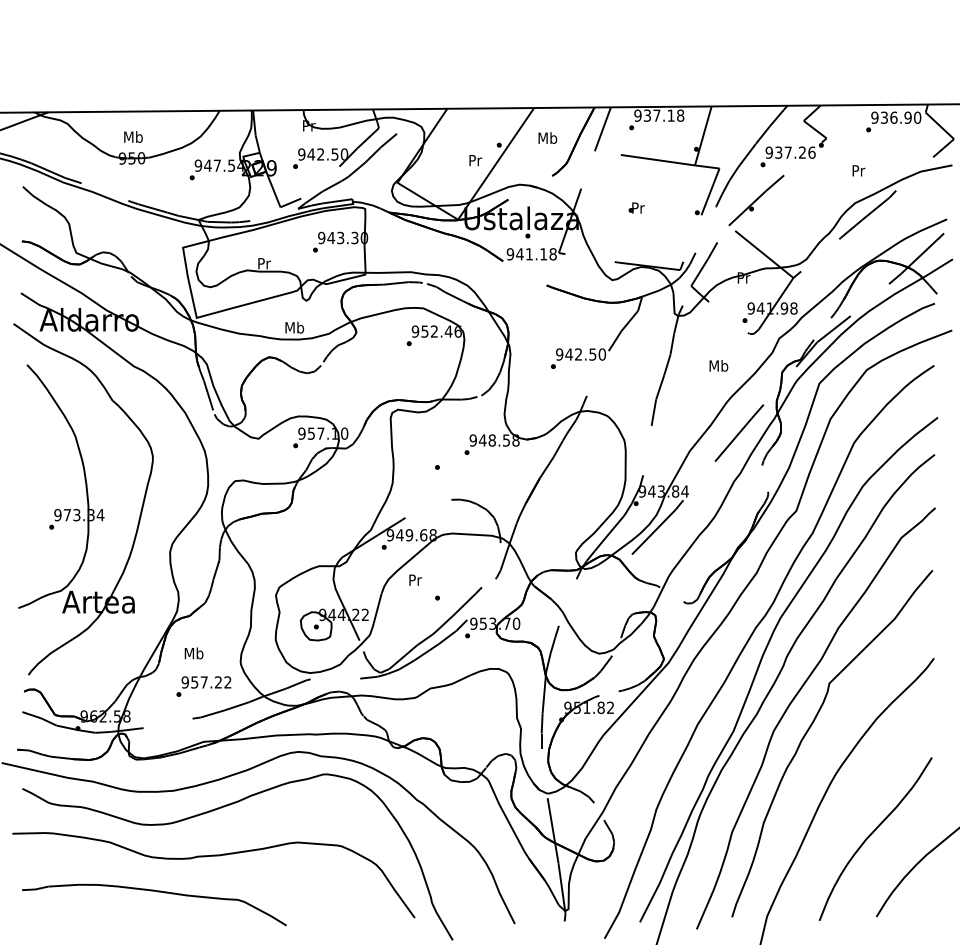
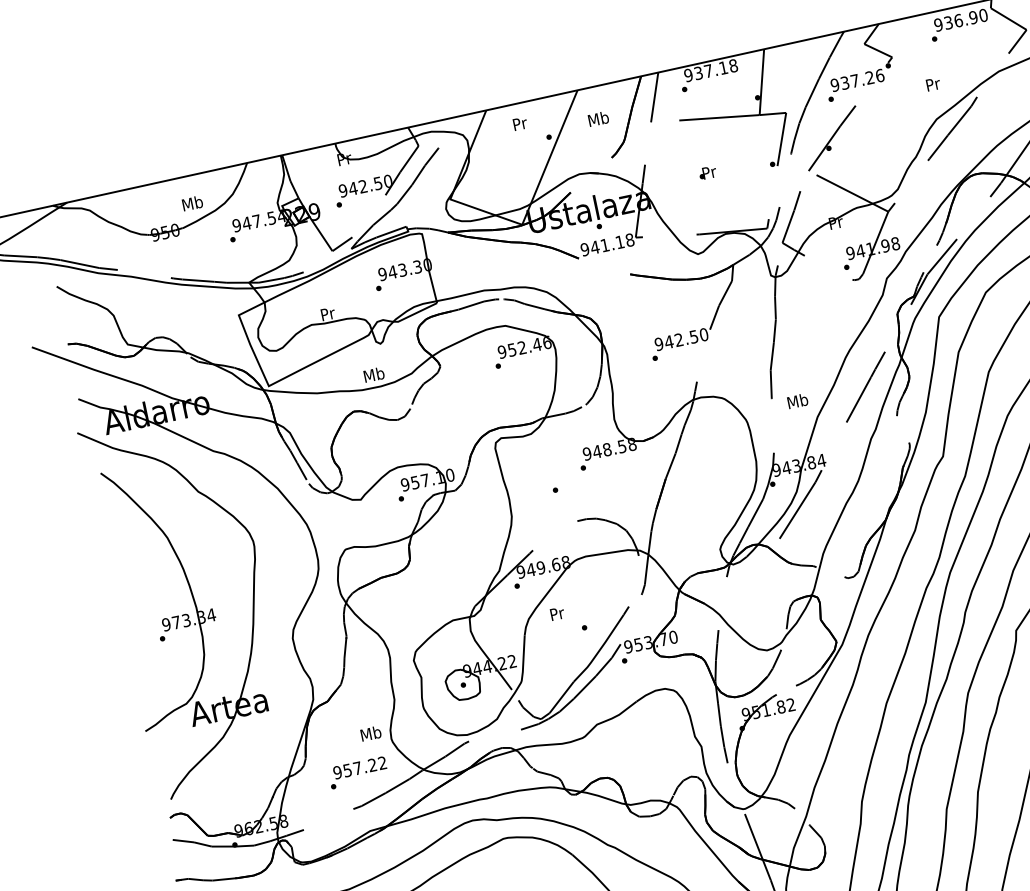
text: (133, 136) -> (192, 202), moved
text: (475, 160) -> (520, 123), moved
text: (718, 365) -> (797, 400), moved
text: (193, 653) -> (370, 733), moved

